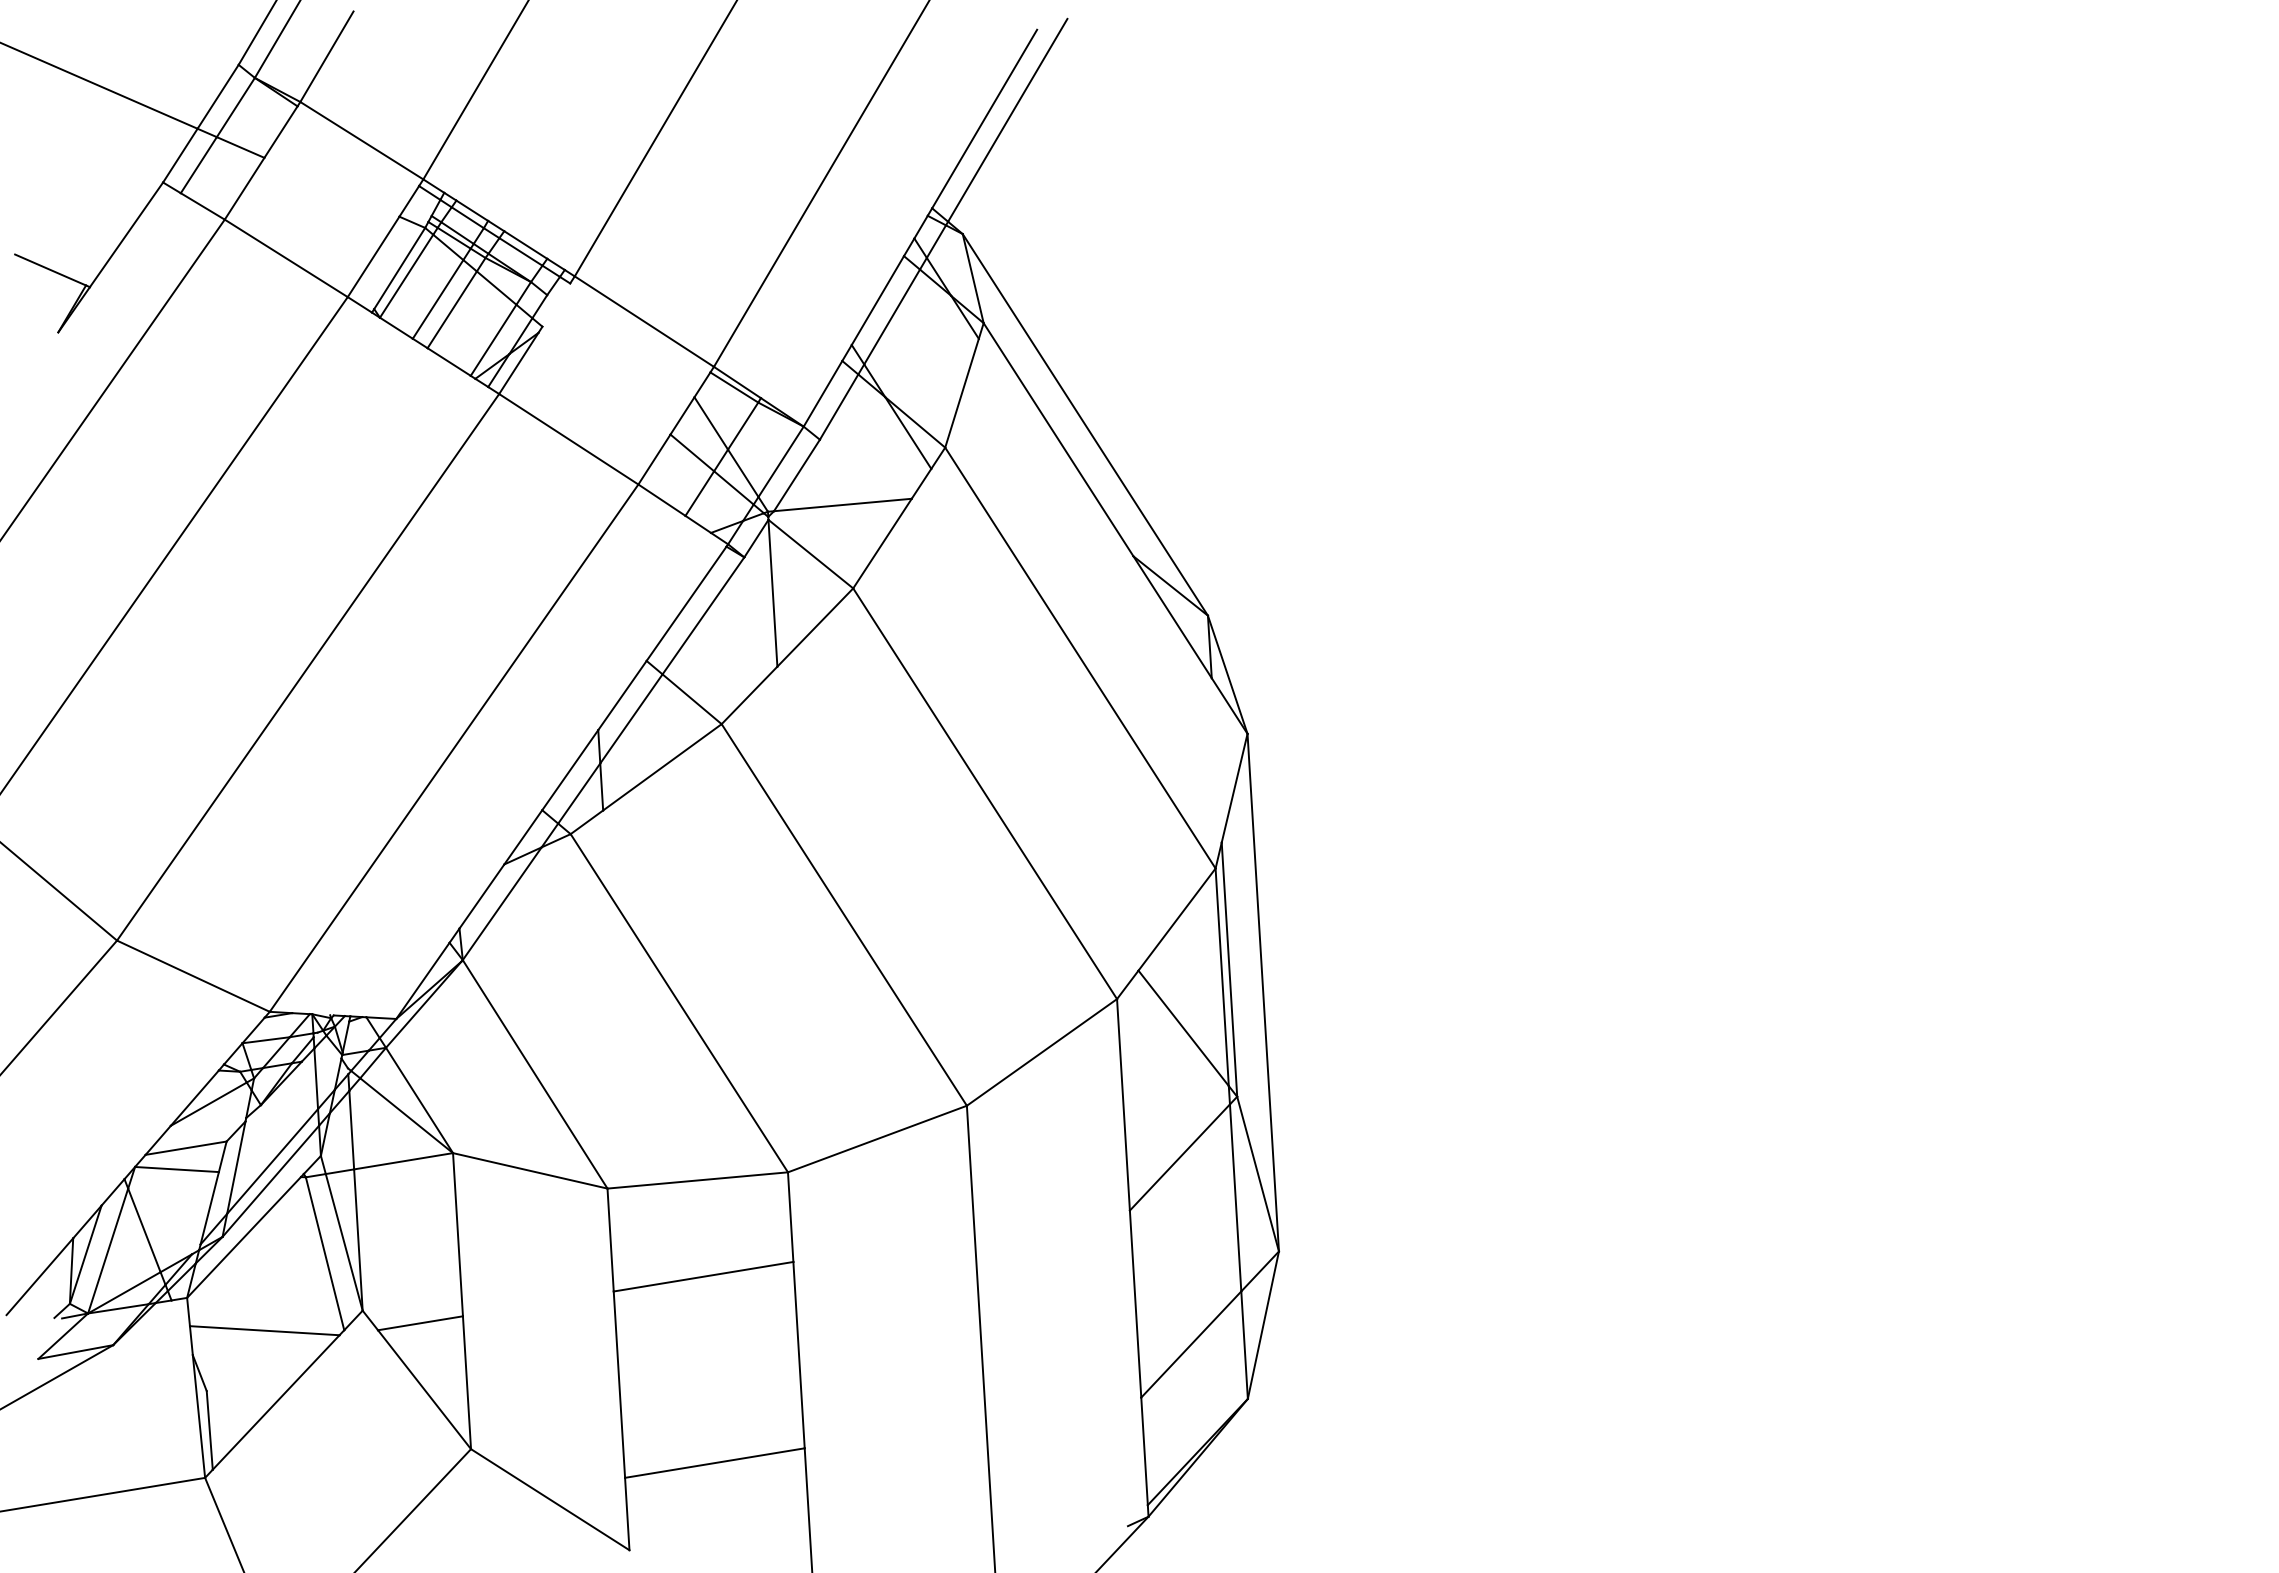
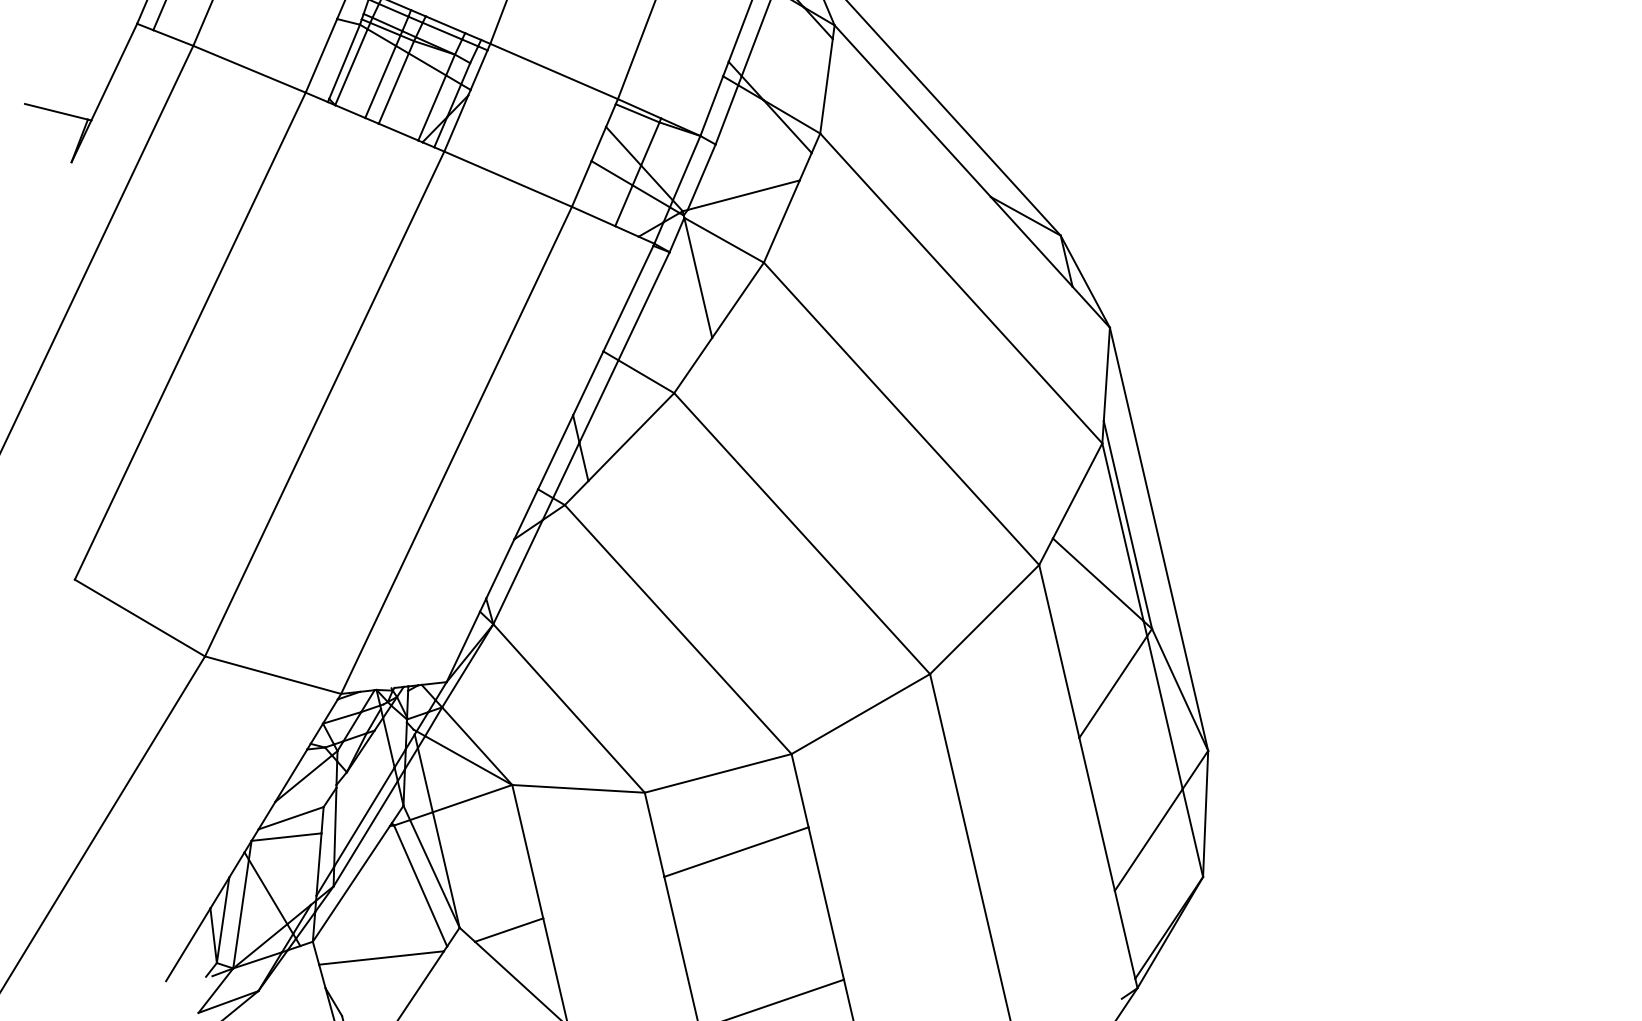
line: (556, 304) -> (479, 69), added

